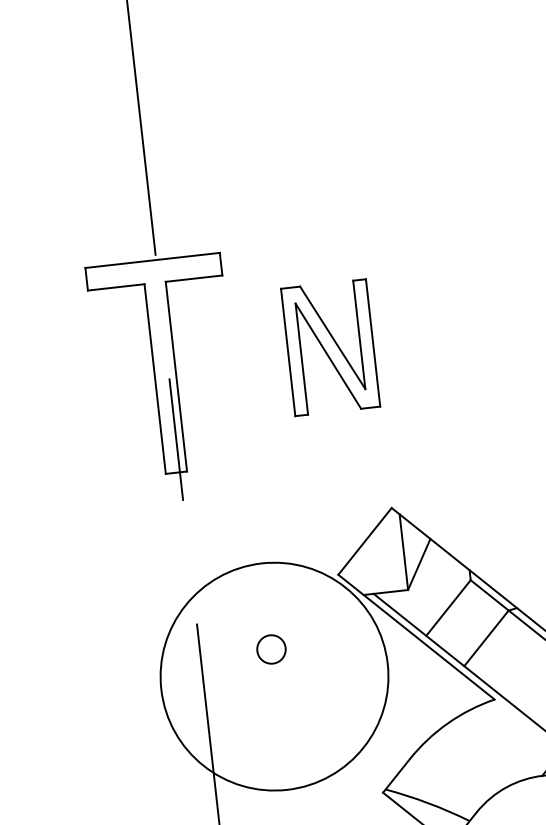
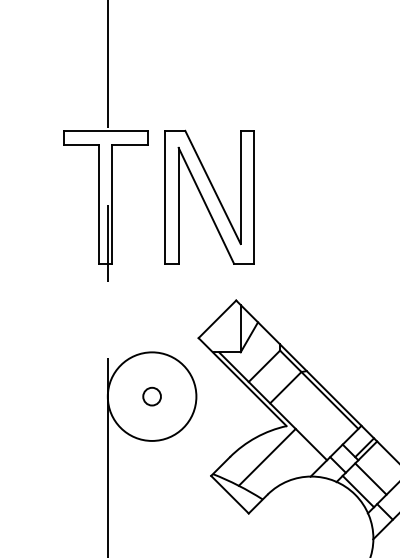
part: (330, 346) -> (209, 196), size x1.67
circle: (270, 649) -> (151, 396), moved
circle: (273, 676) -> (151, 396), size x0.62
line: (467, 751) -> (266, 456), added

